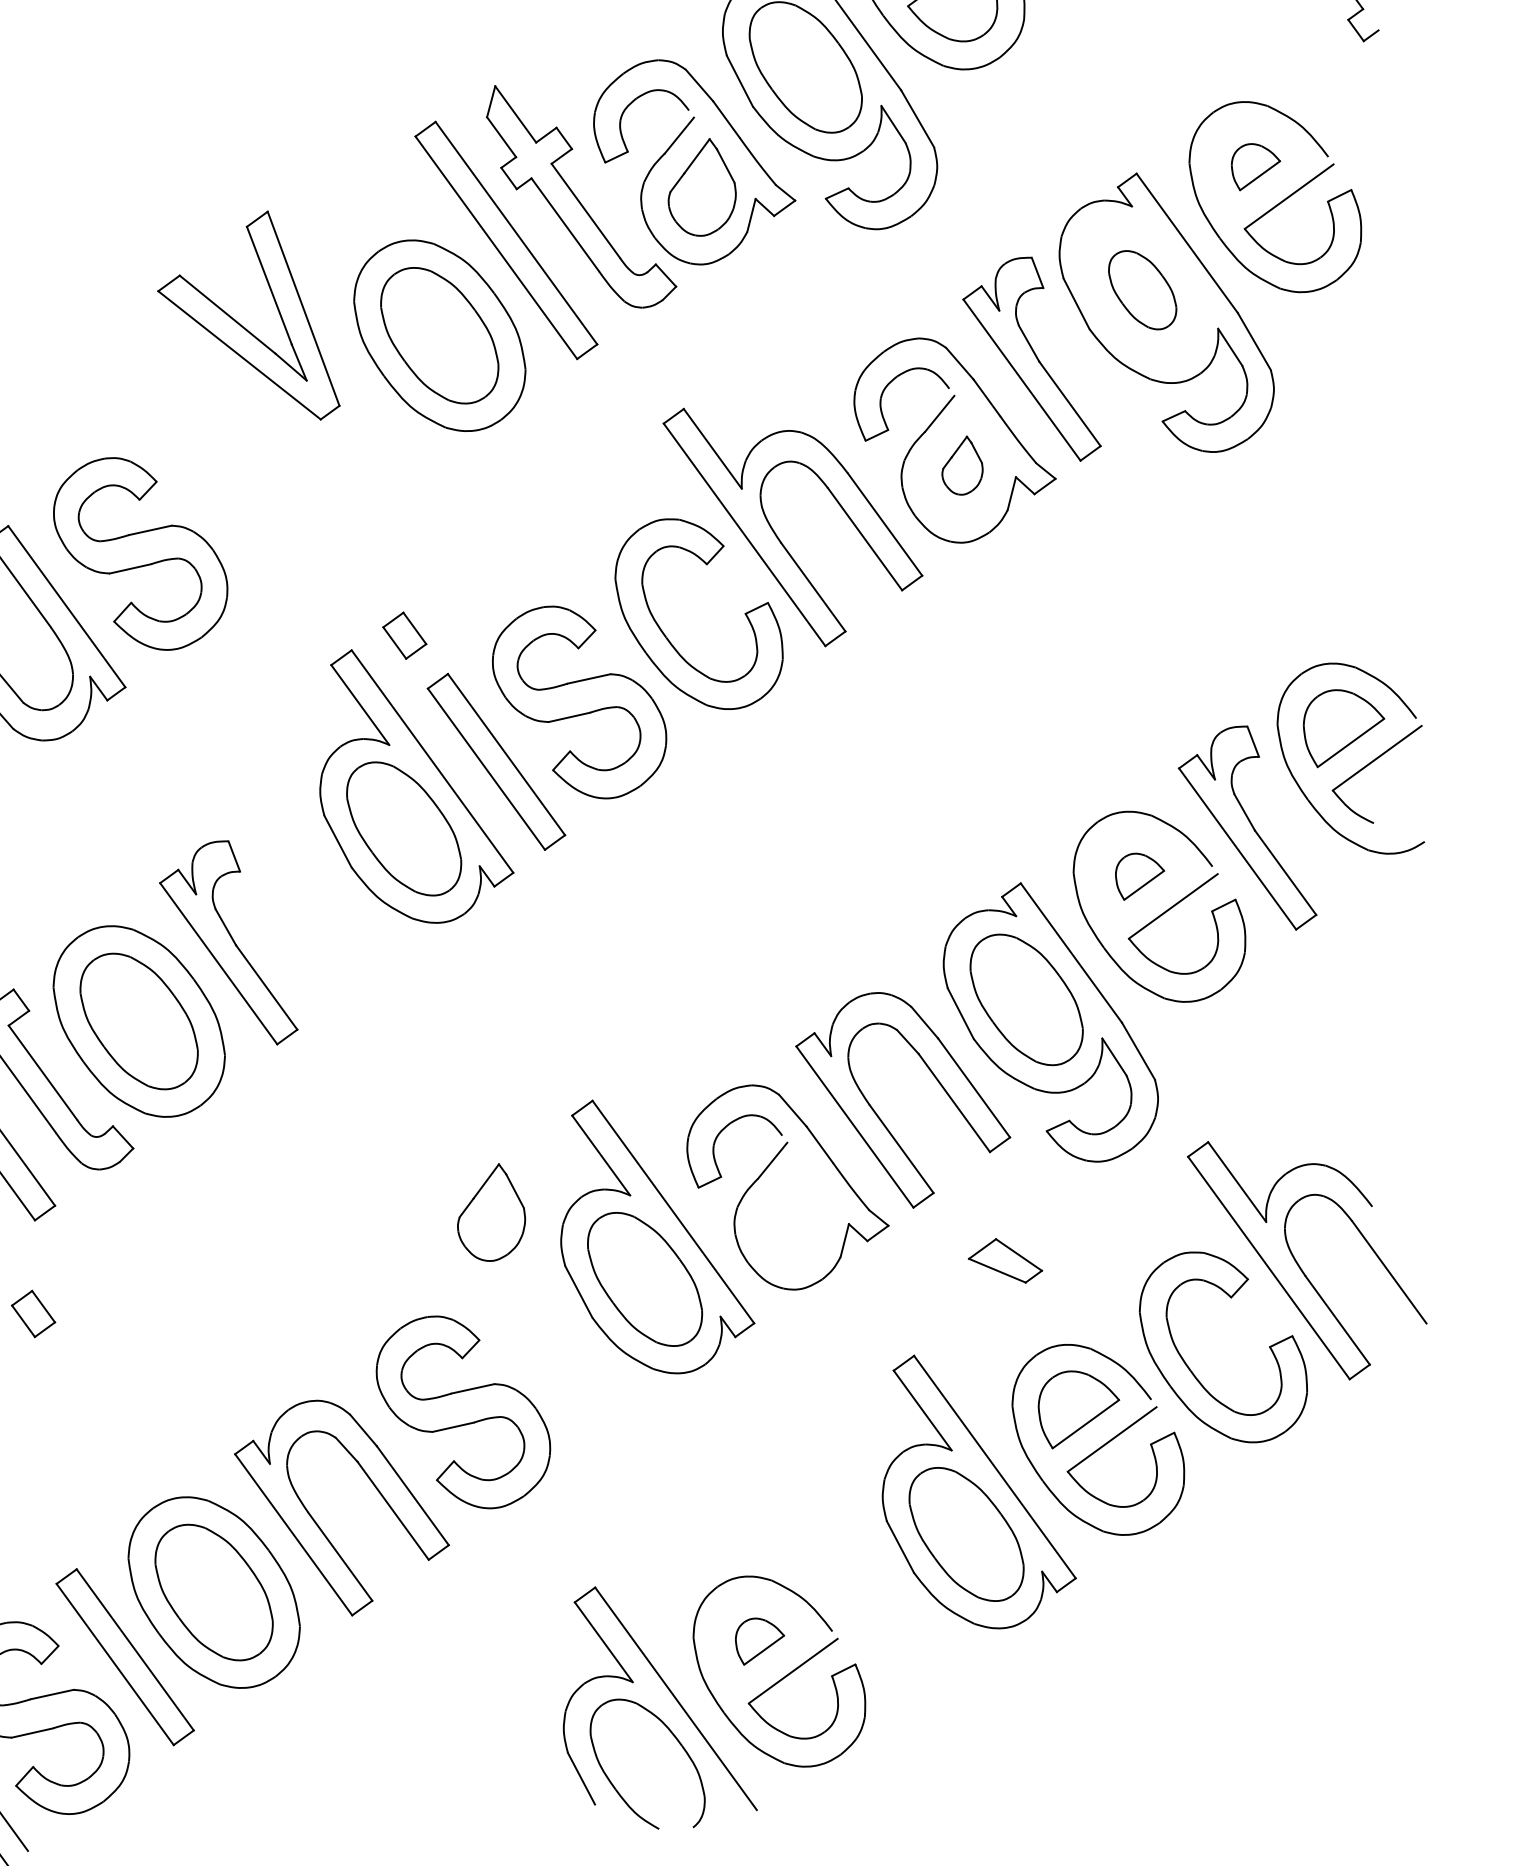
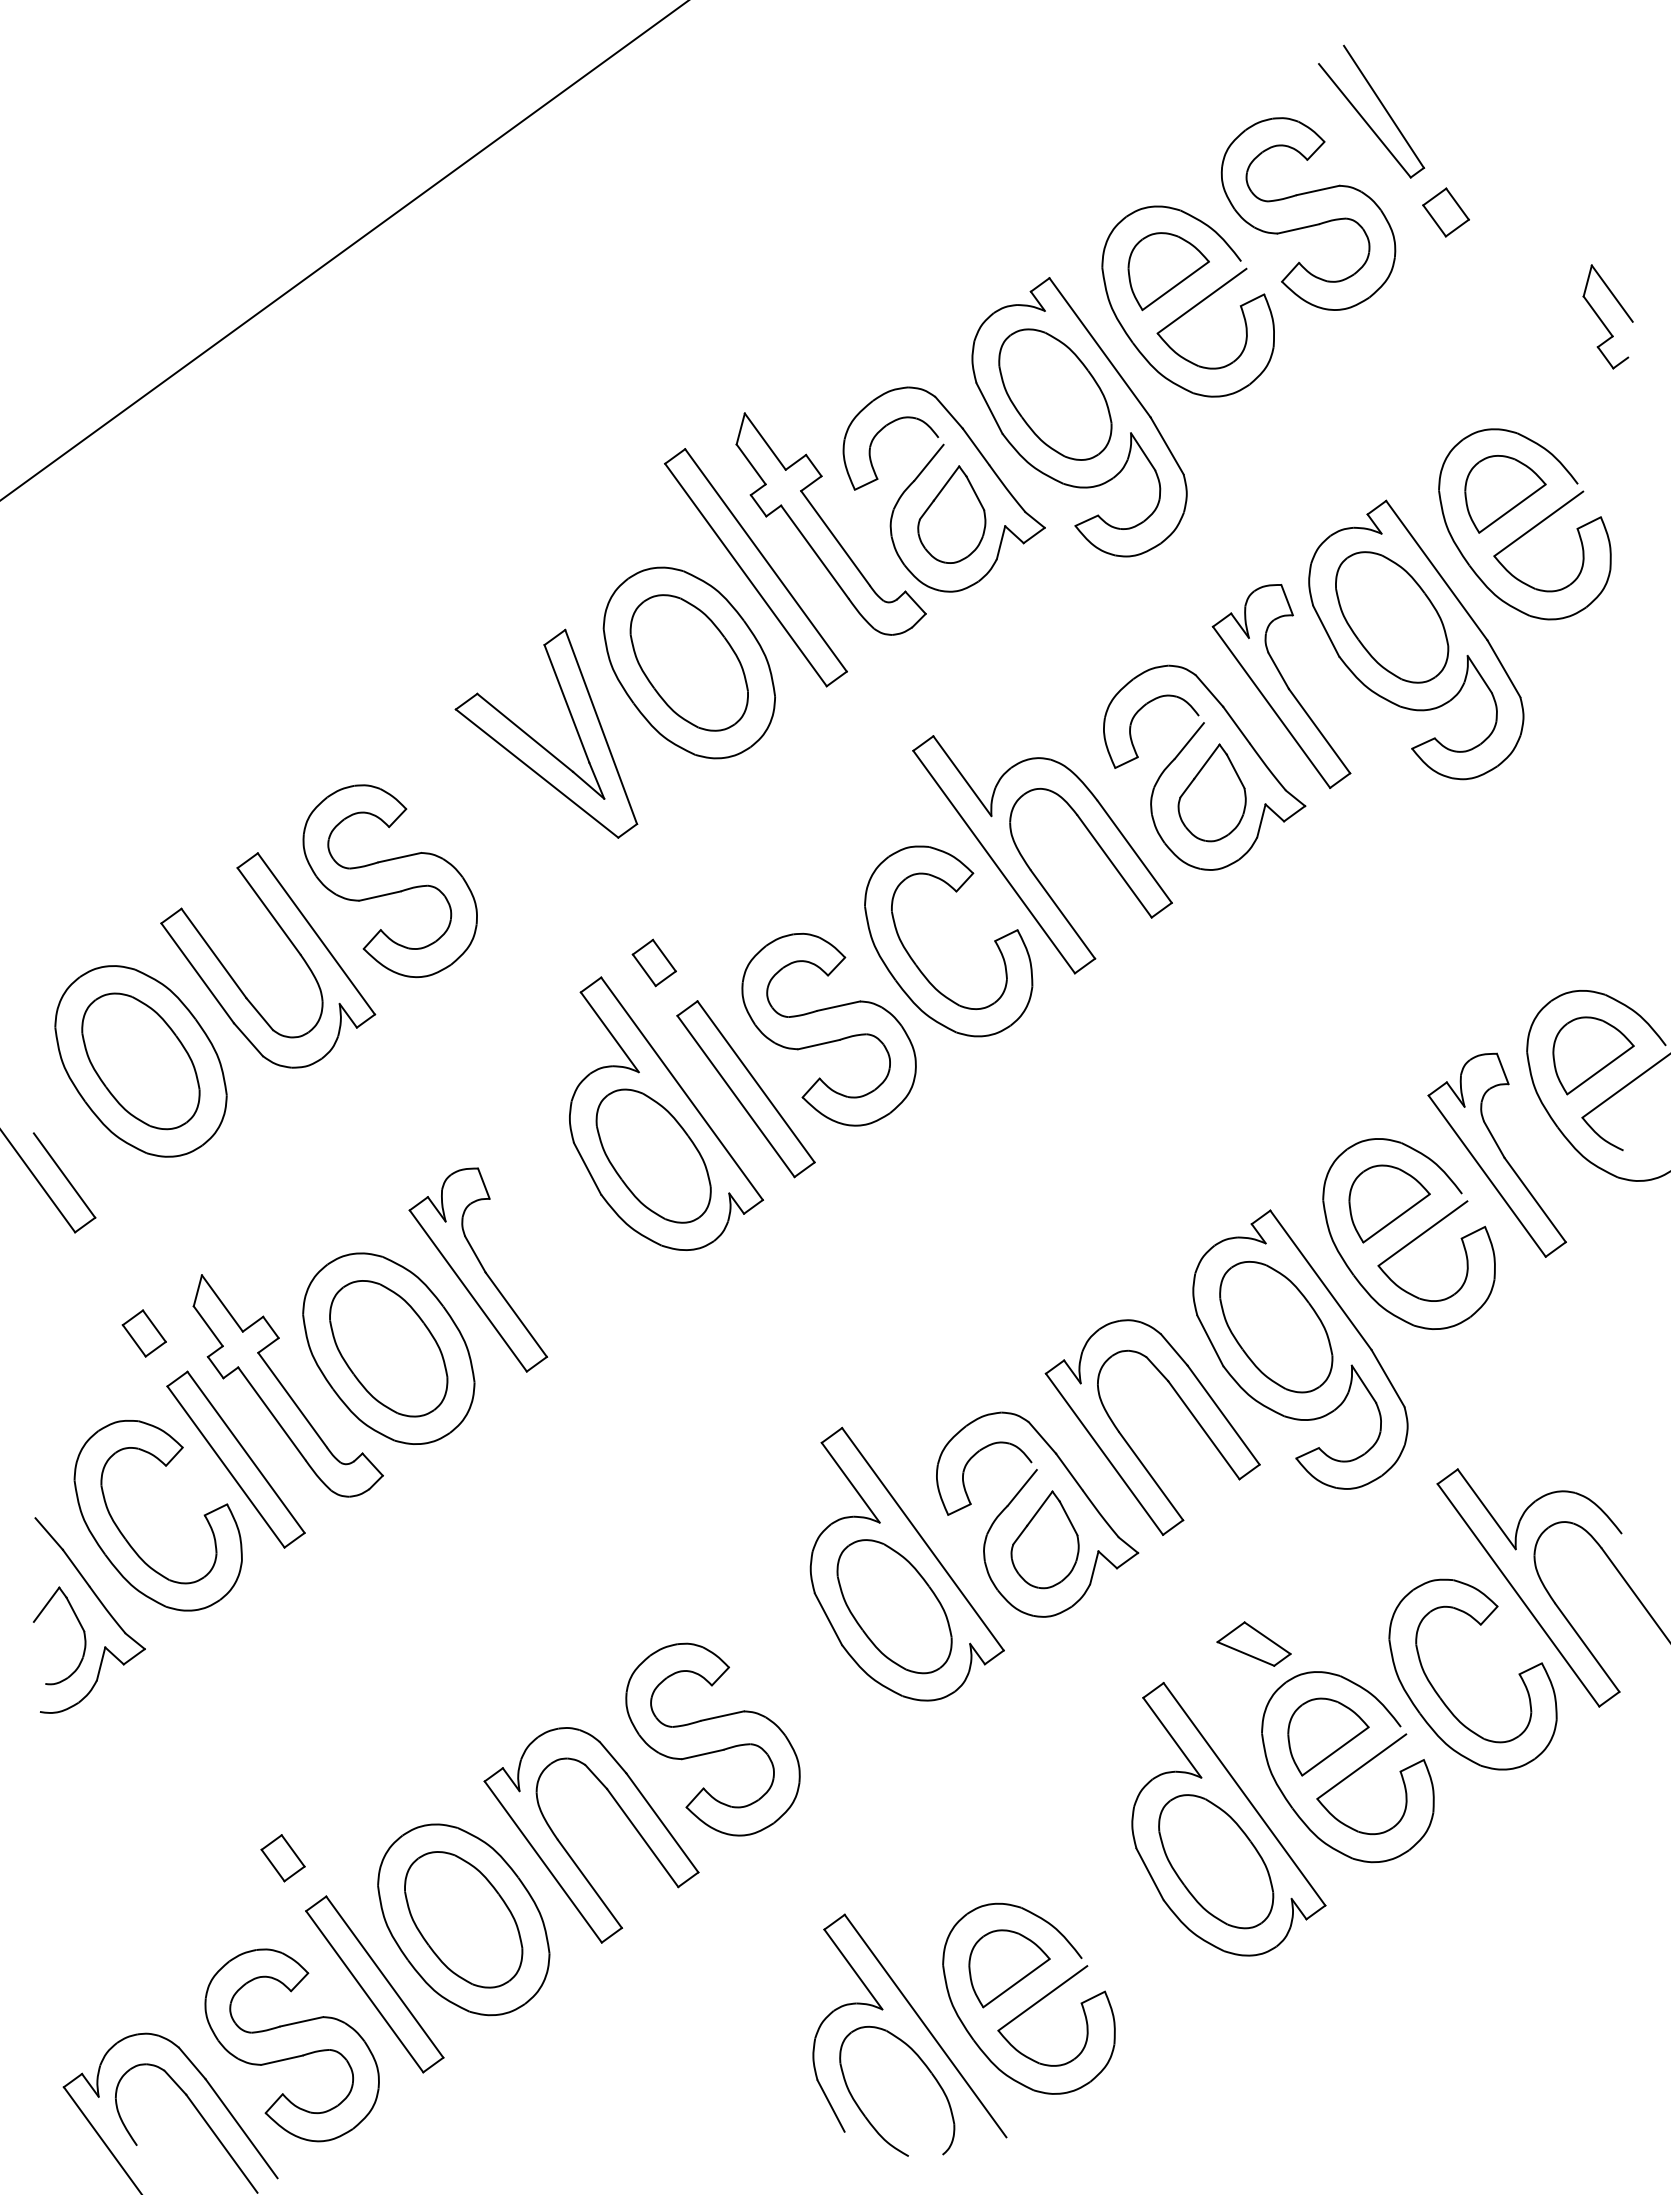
part: (1255, 167) -> (1505, 494), size x1.67
part: (1142, 290) -> (1392, 617), size x1.67
part: (239, 323) -> (537, 741), moved
part: (961, 465) -> (1211, 792), size x1.67
part: (1139, 876) -> (1389, 1203), size x1.67
part: (490, 1212) -> (1044, 1539), moved
part: (1004, 1260) -> (1253, 1643), moved
part: (32, 1314) -> (282, 1858), moved
part: (759, 1641) -> (1009, 1968), size x1.67

